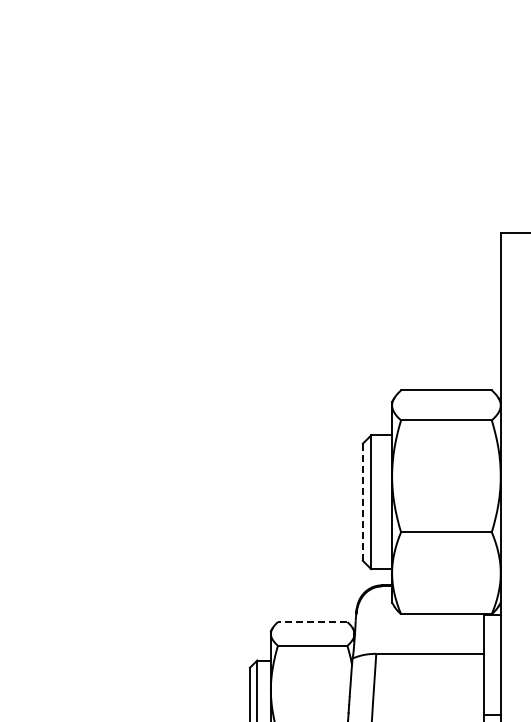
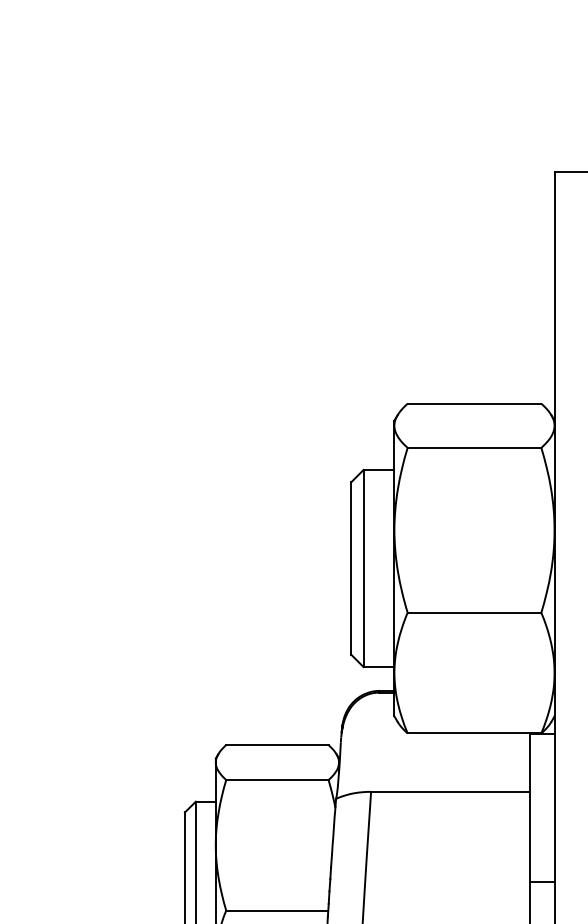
line: (362, 502) -> (350, 568), dashed -> solid
line: (312, 622) -> (277, 745), dashed -> solid

